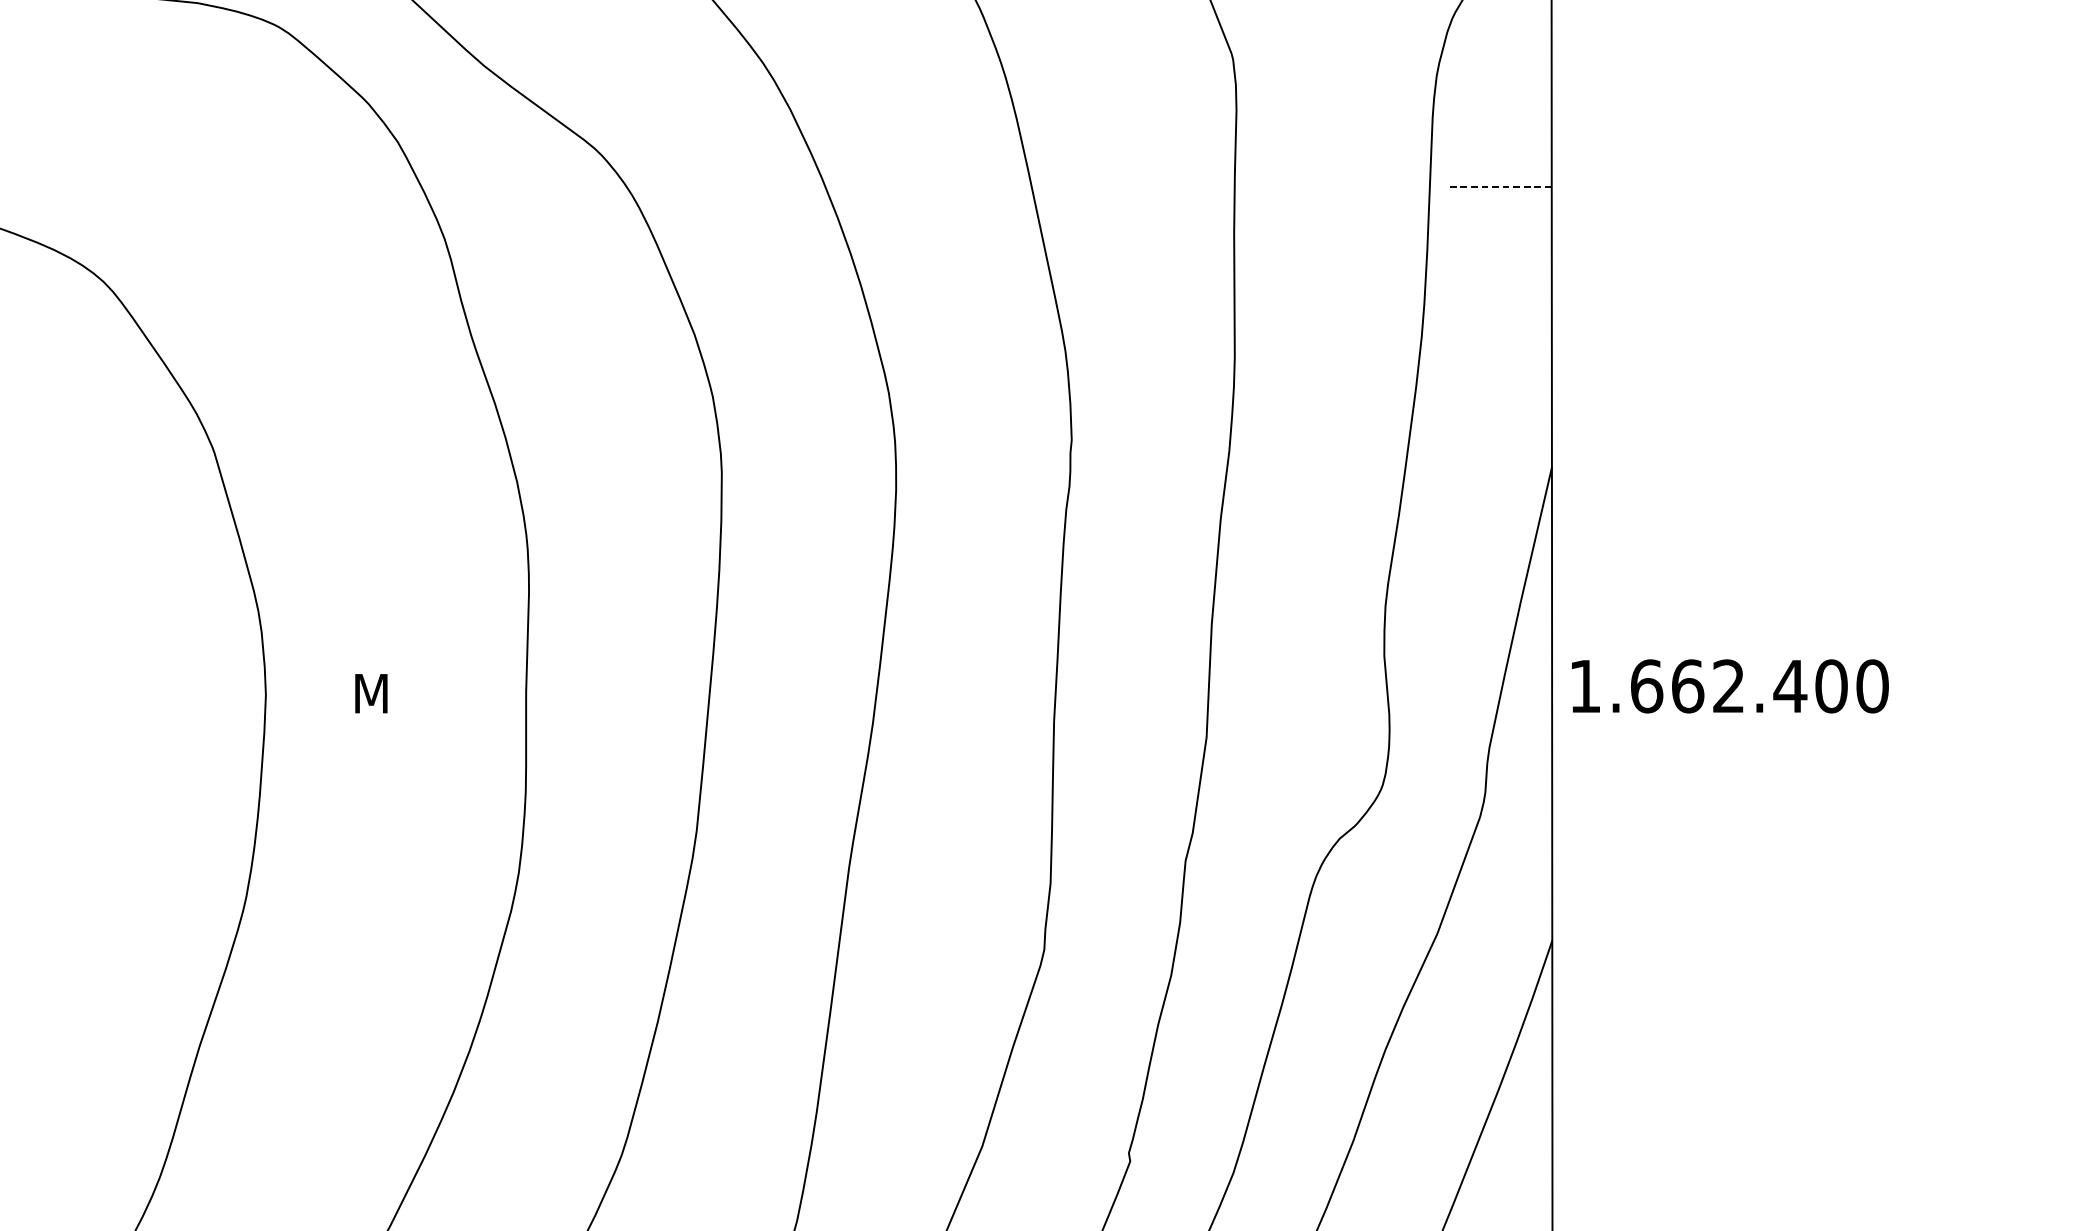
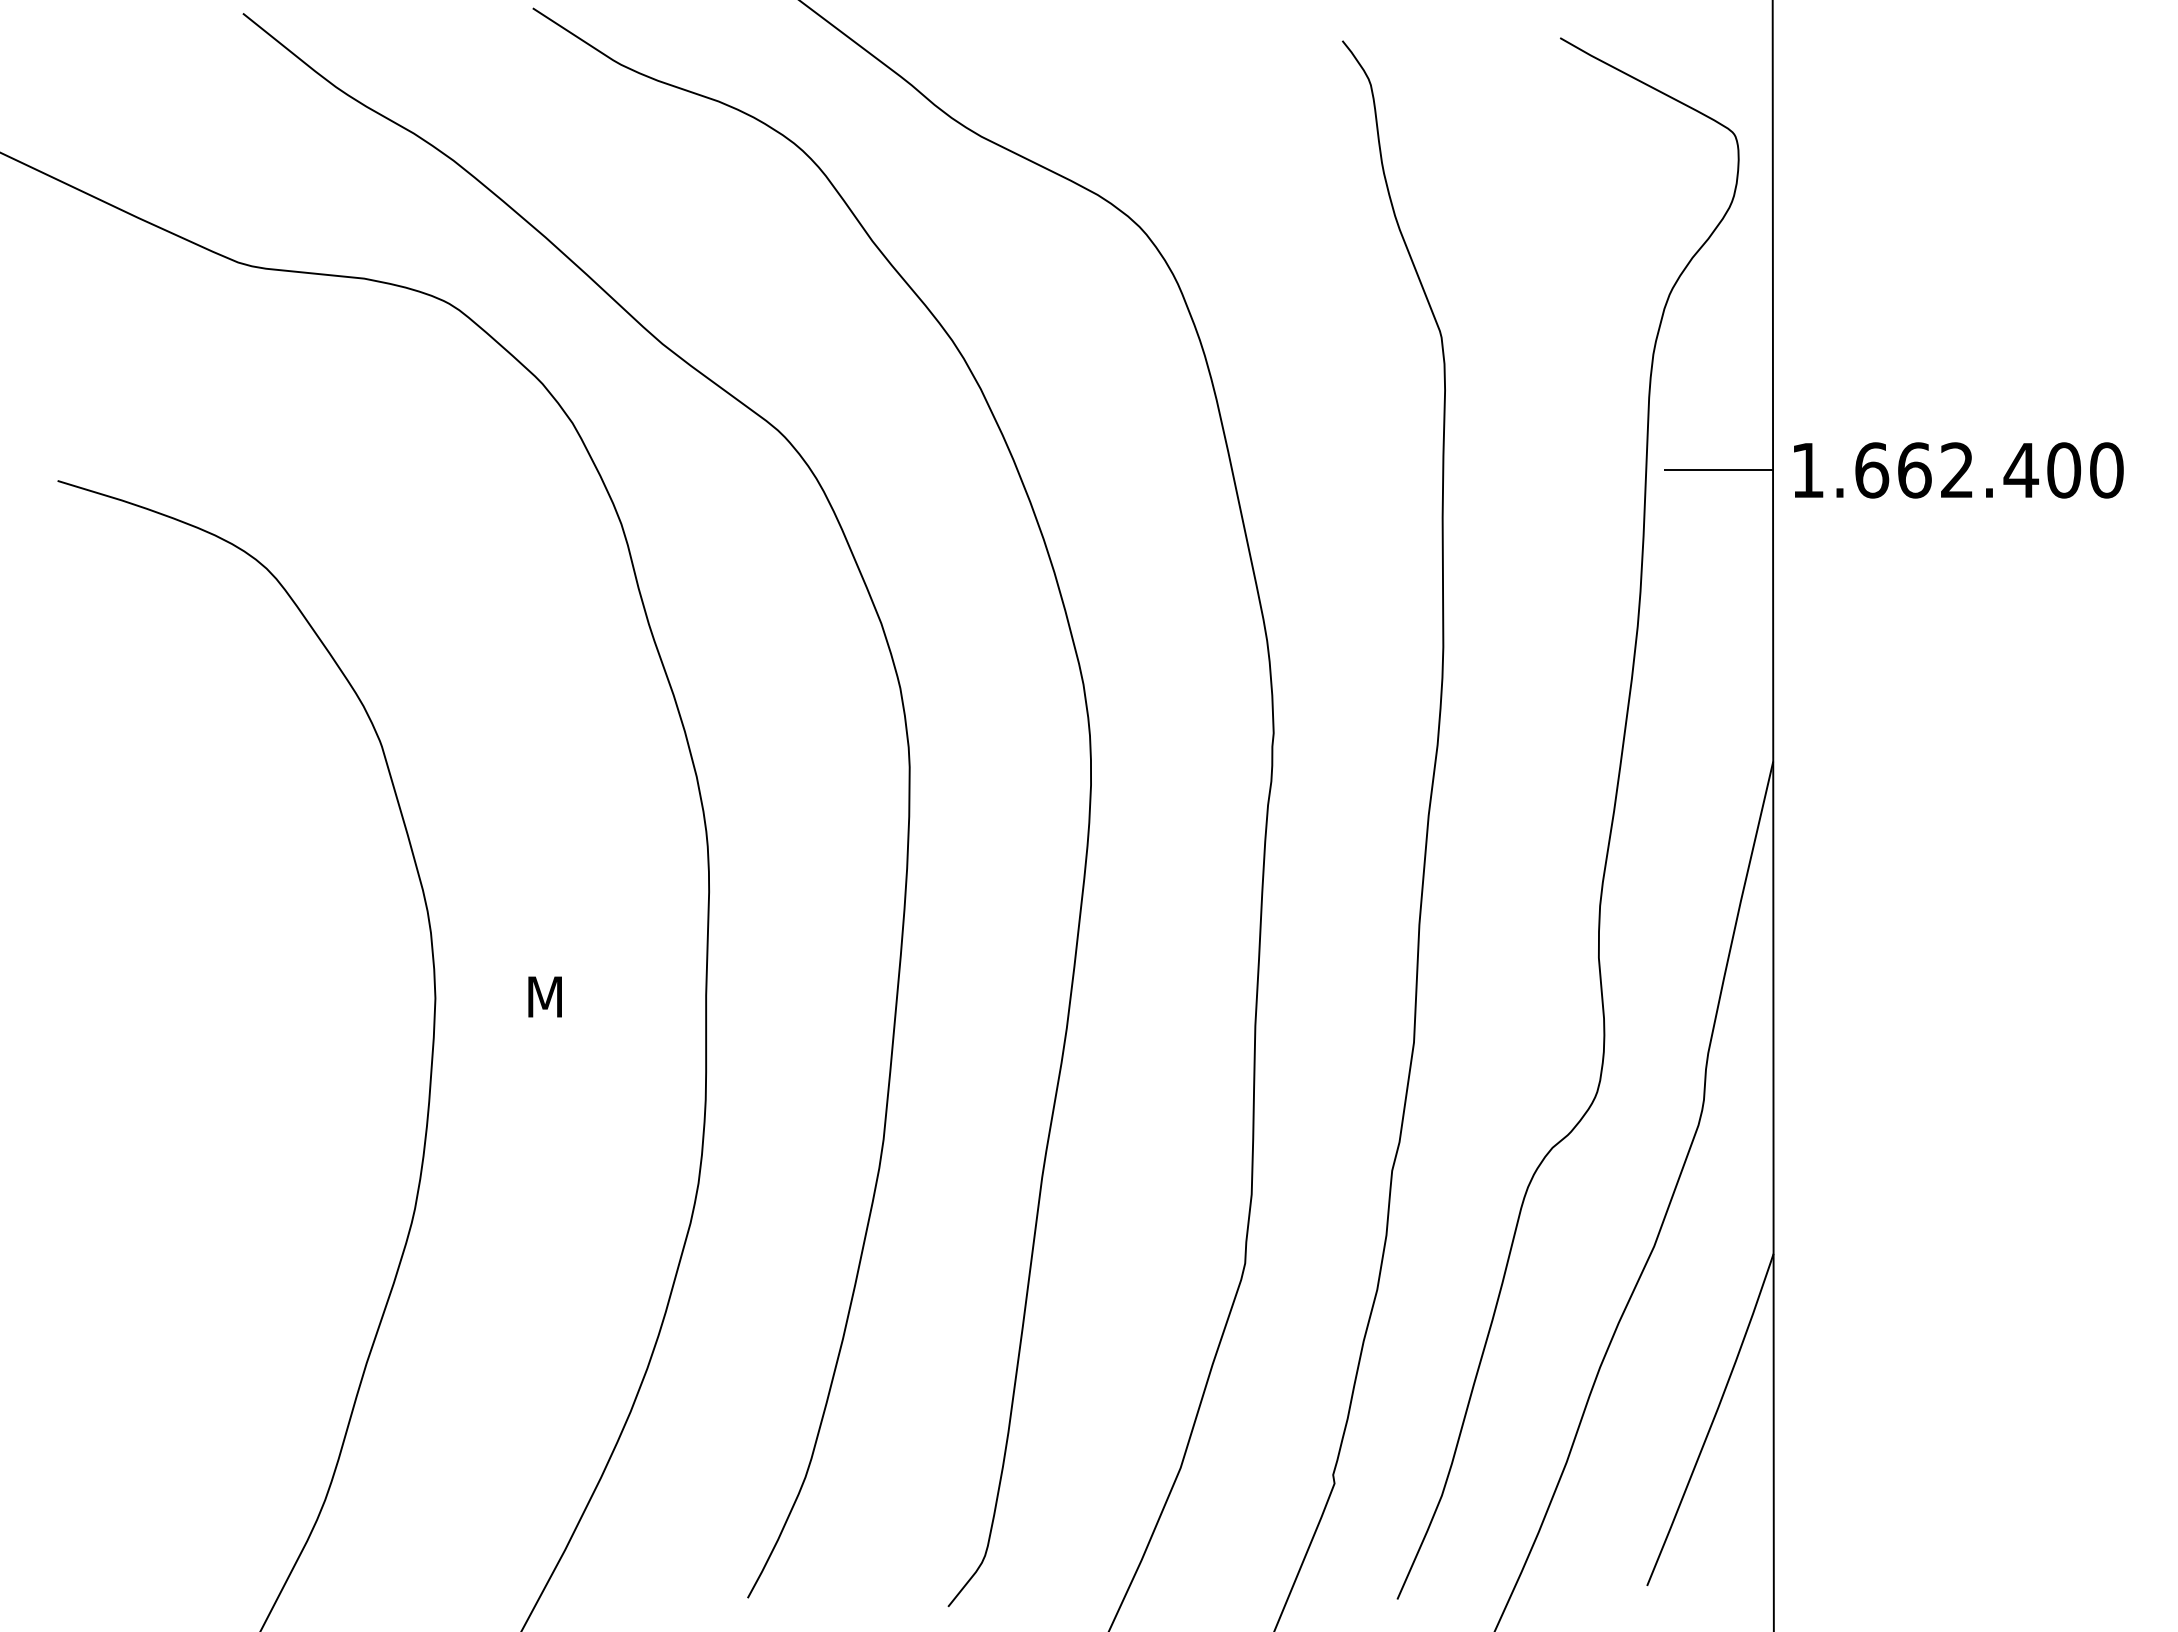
line: (1499, 187) -> (1718, 470), dashed -> solid
text: (1730, 686) -> (1958, 470), moved

